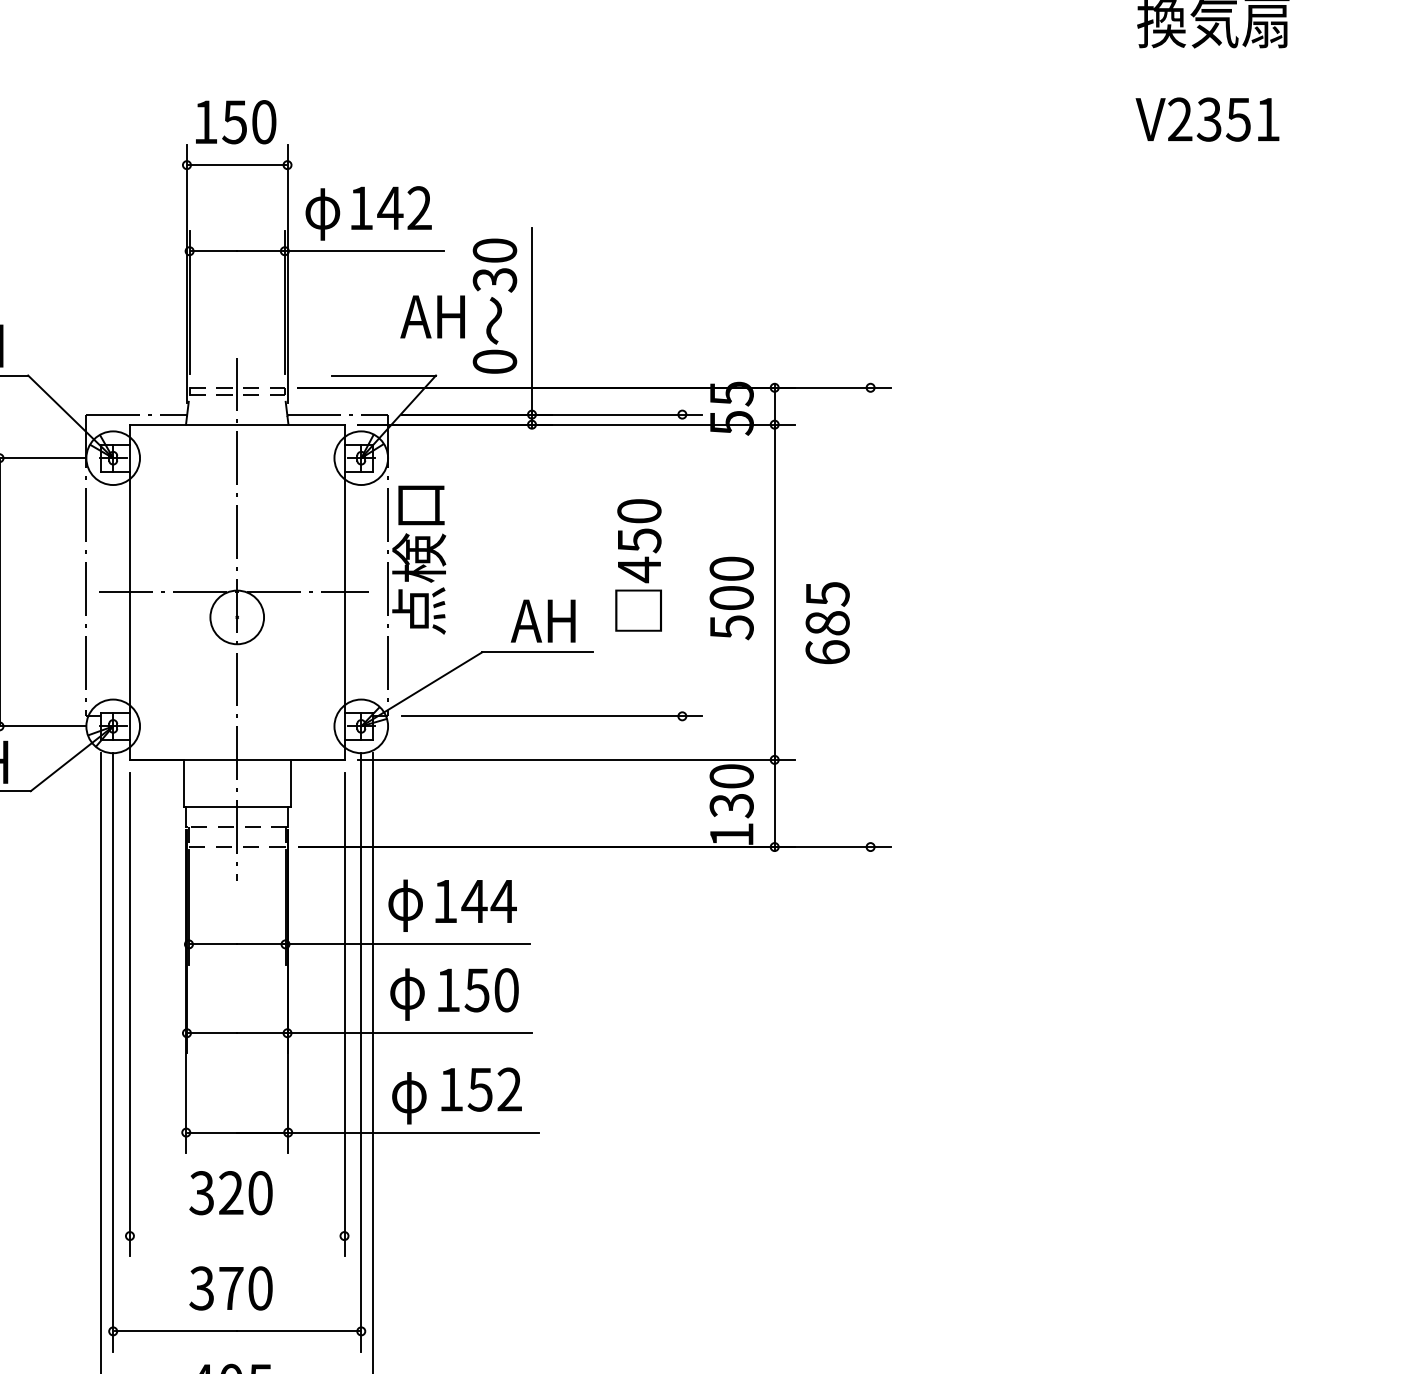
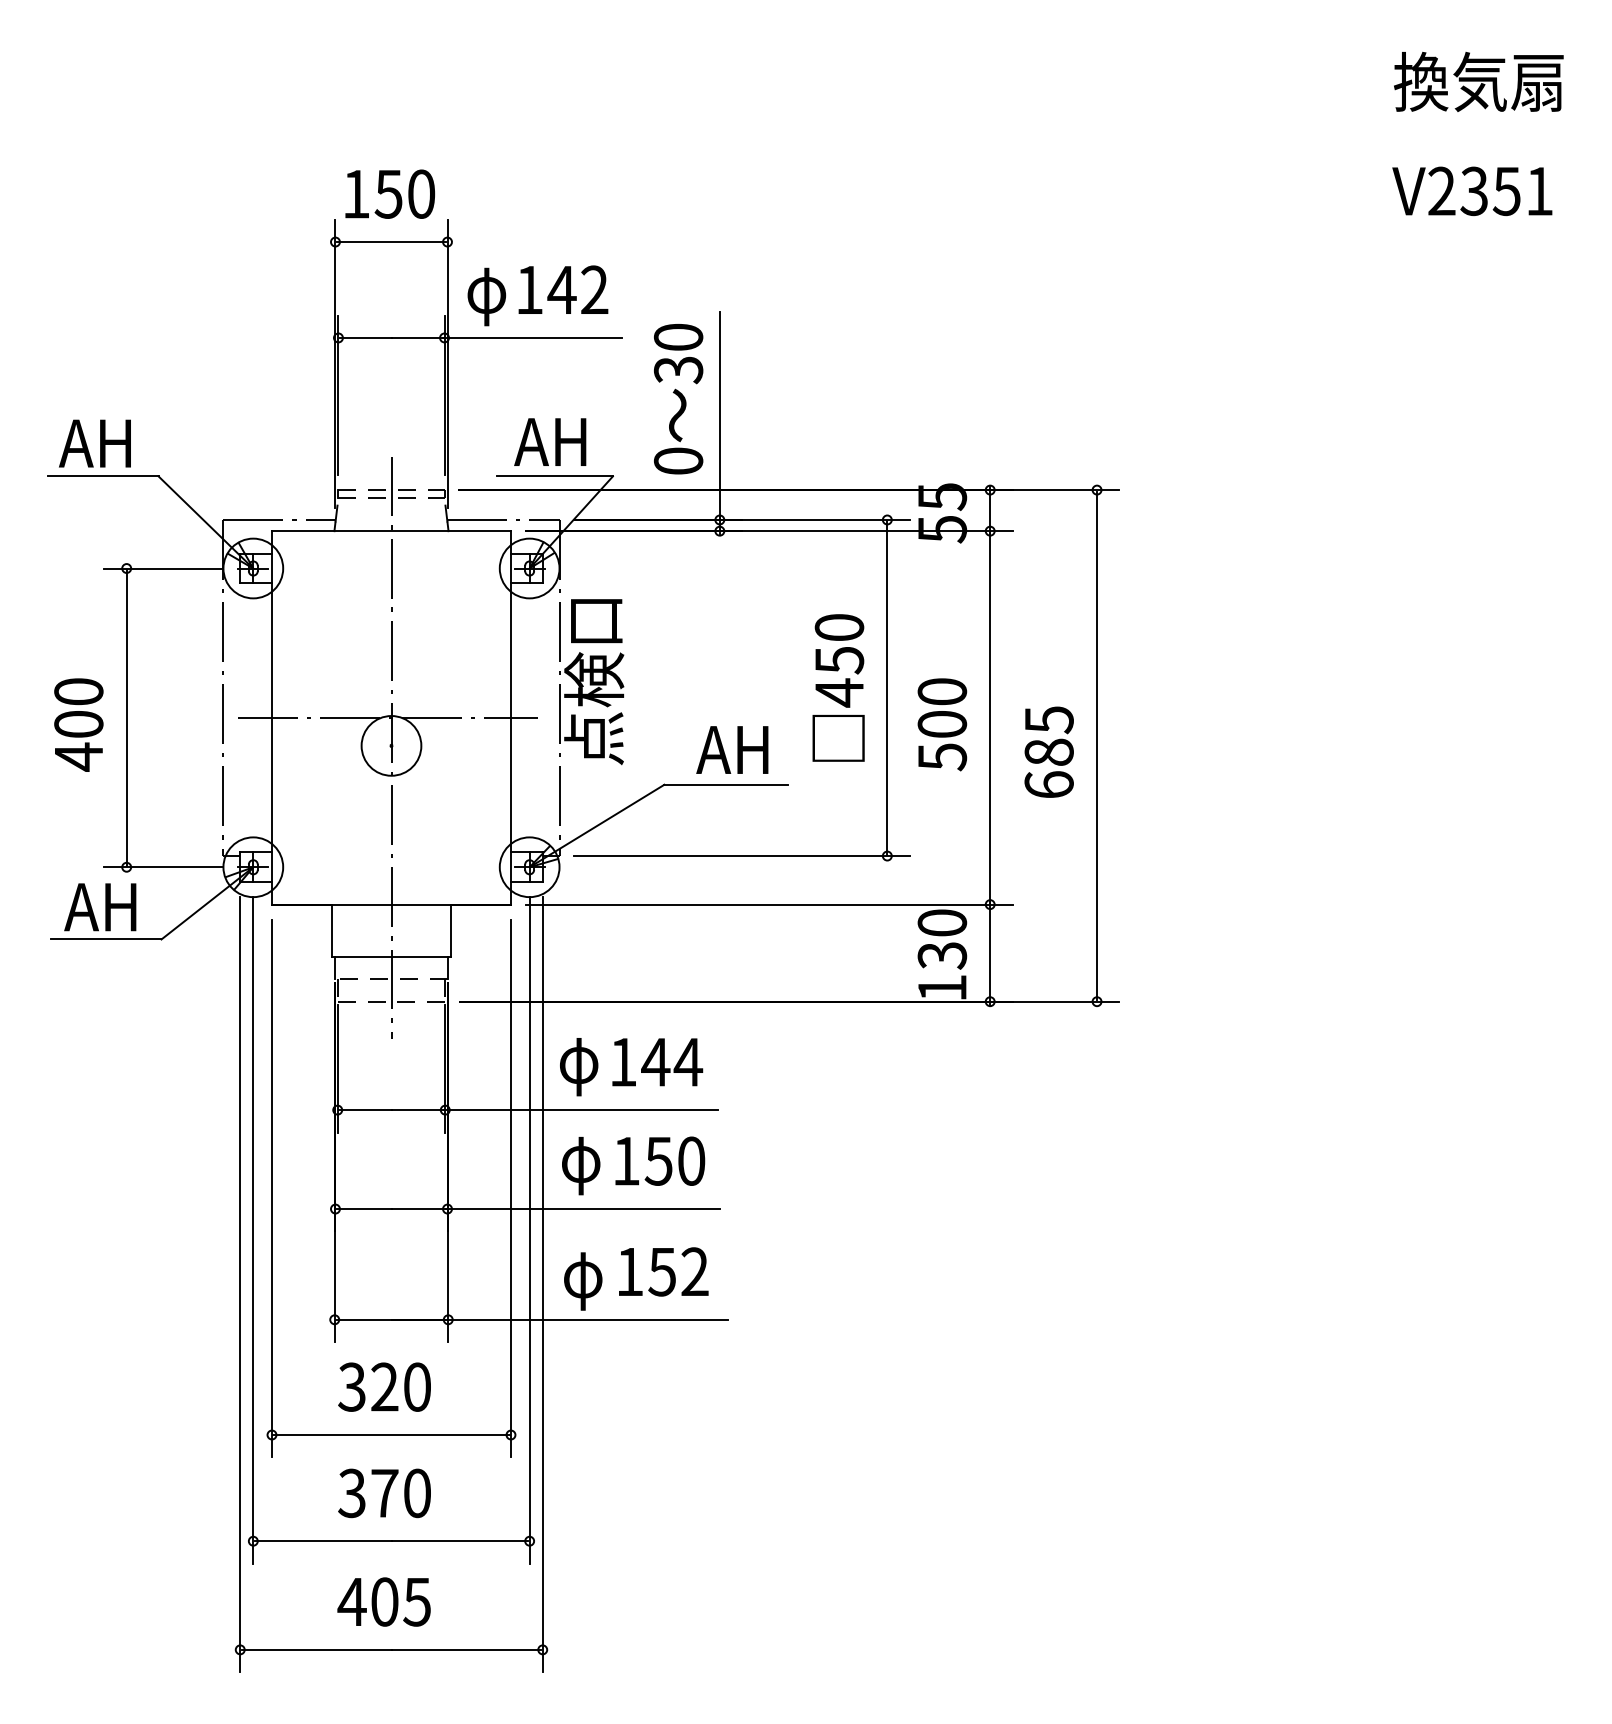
text: (432, 316) -> (550, 441), moved
line: (682, 565) -> (887, 687), added
line: (871, 617) -> (1097, 745), added
line: (237, 1236) -> (391, 1435), added

